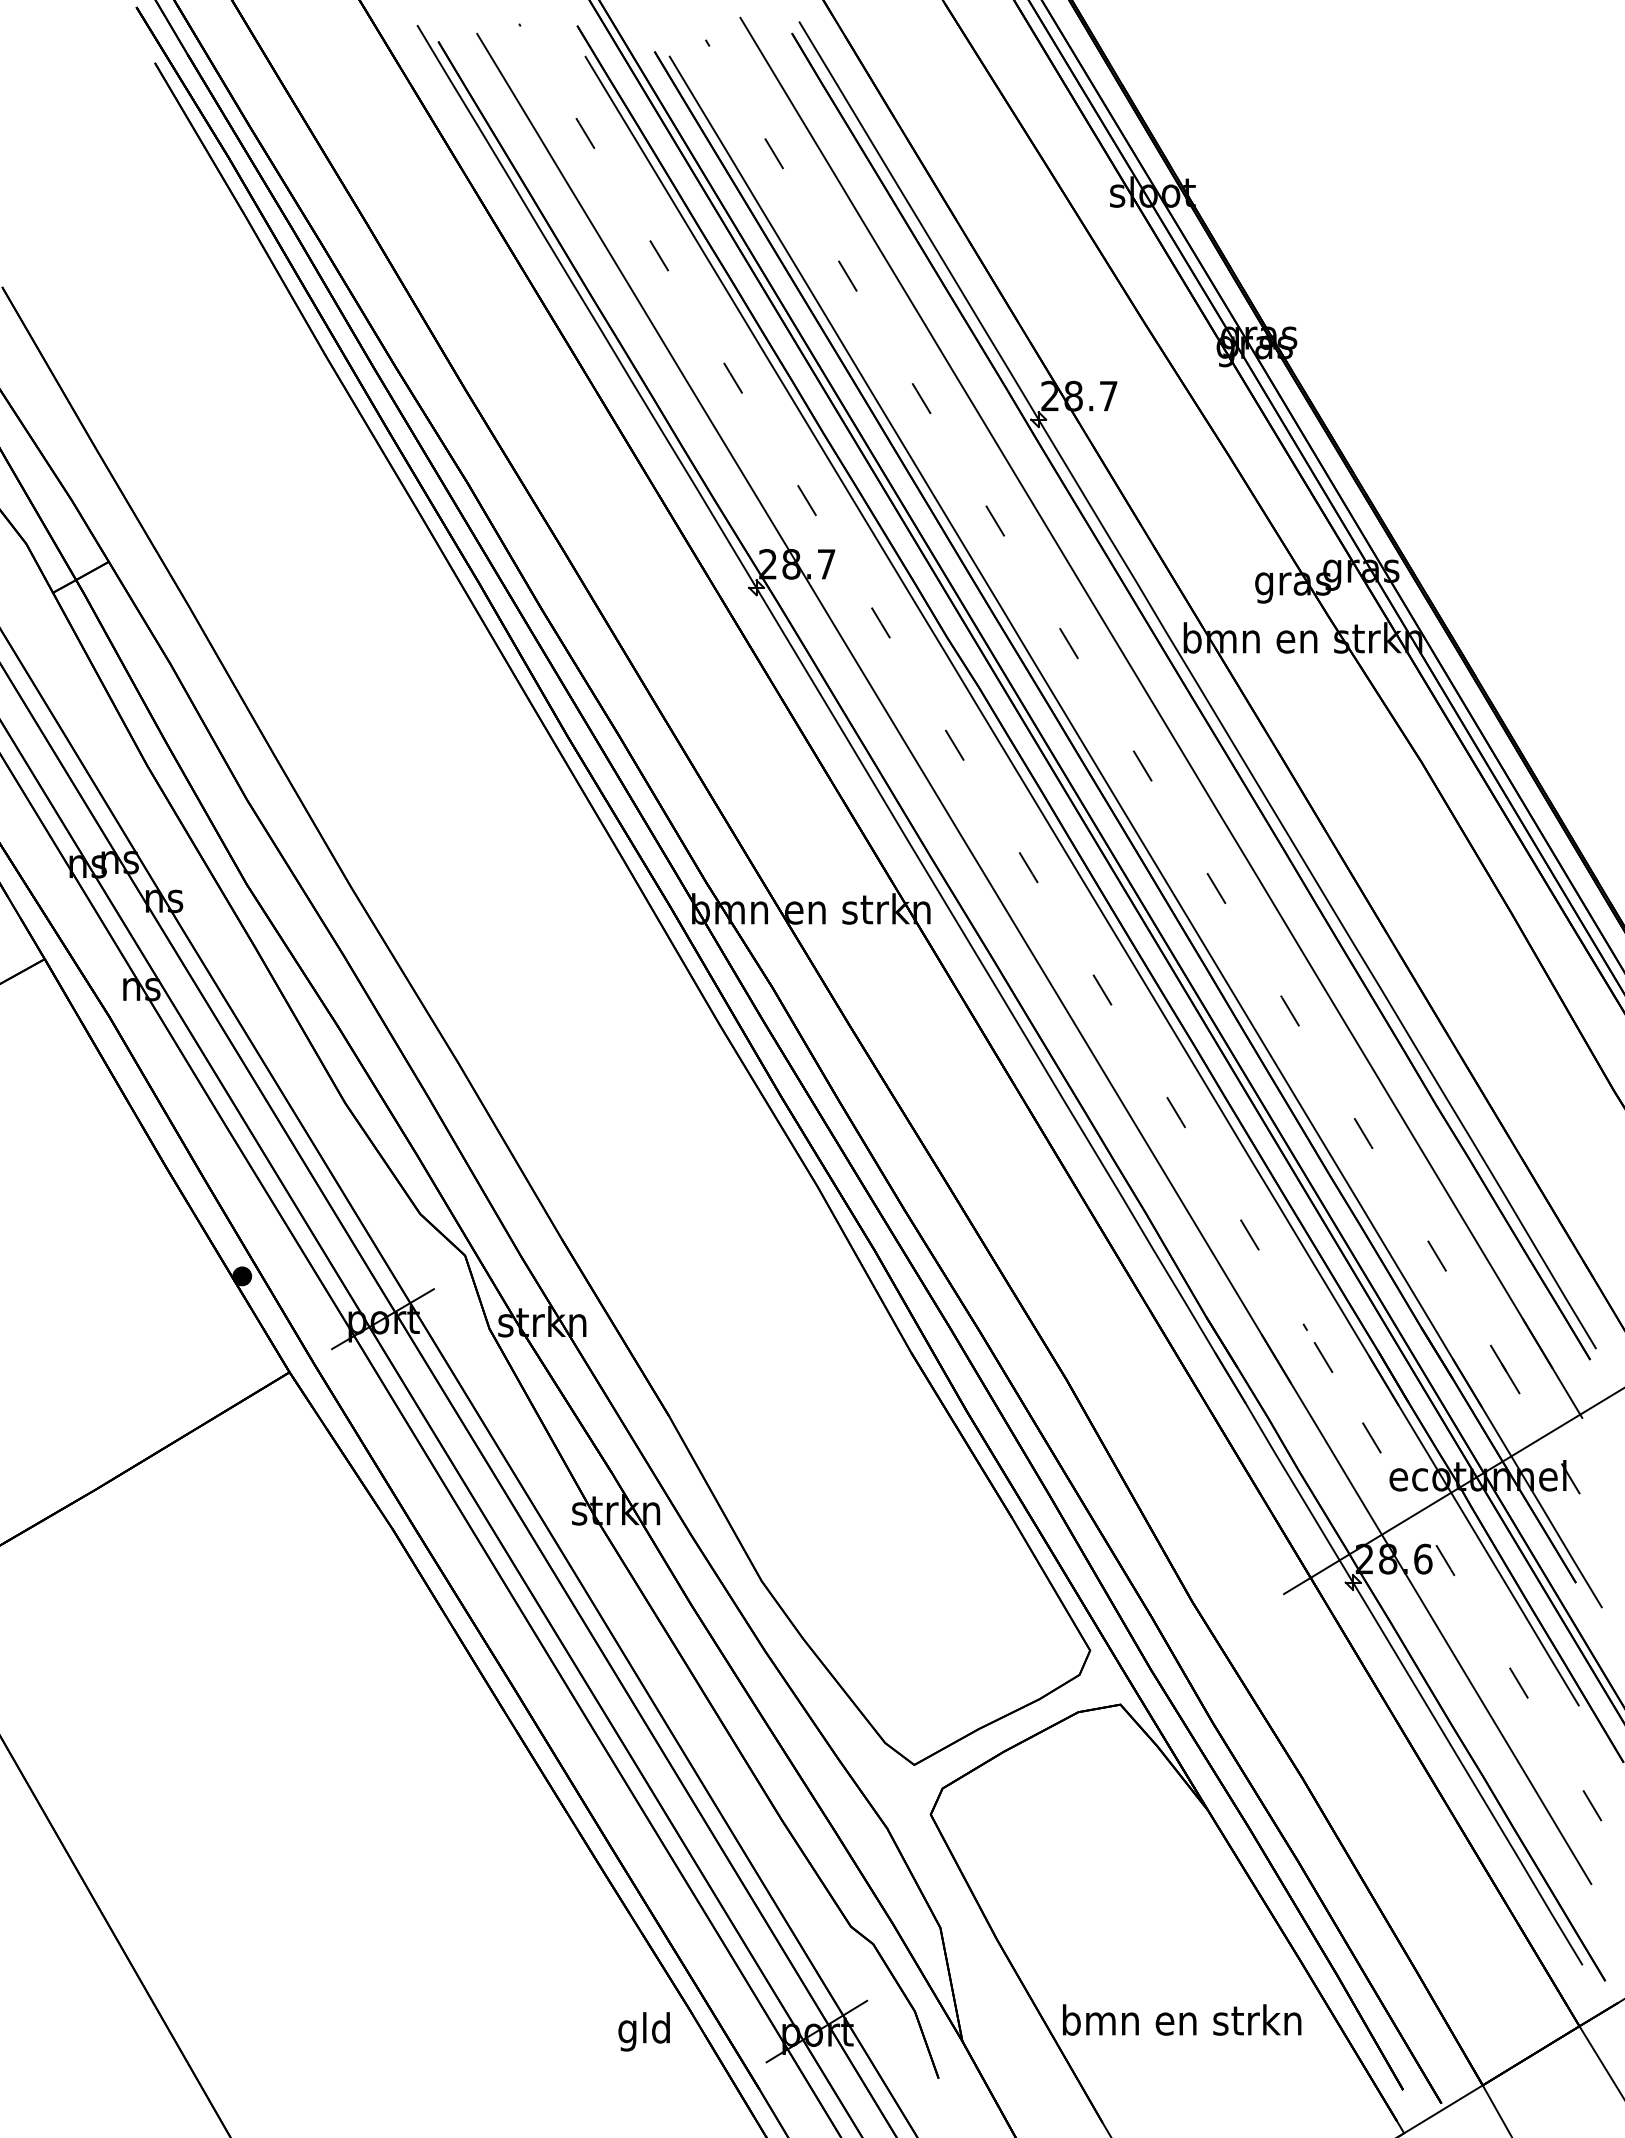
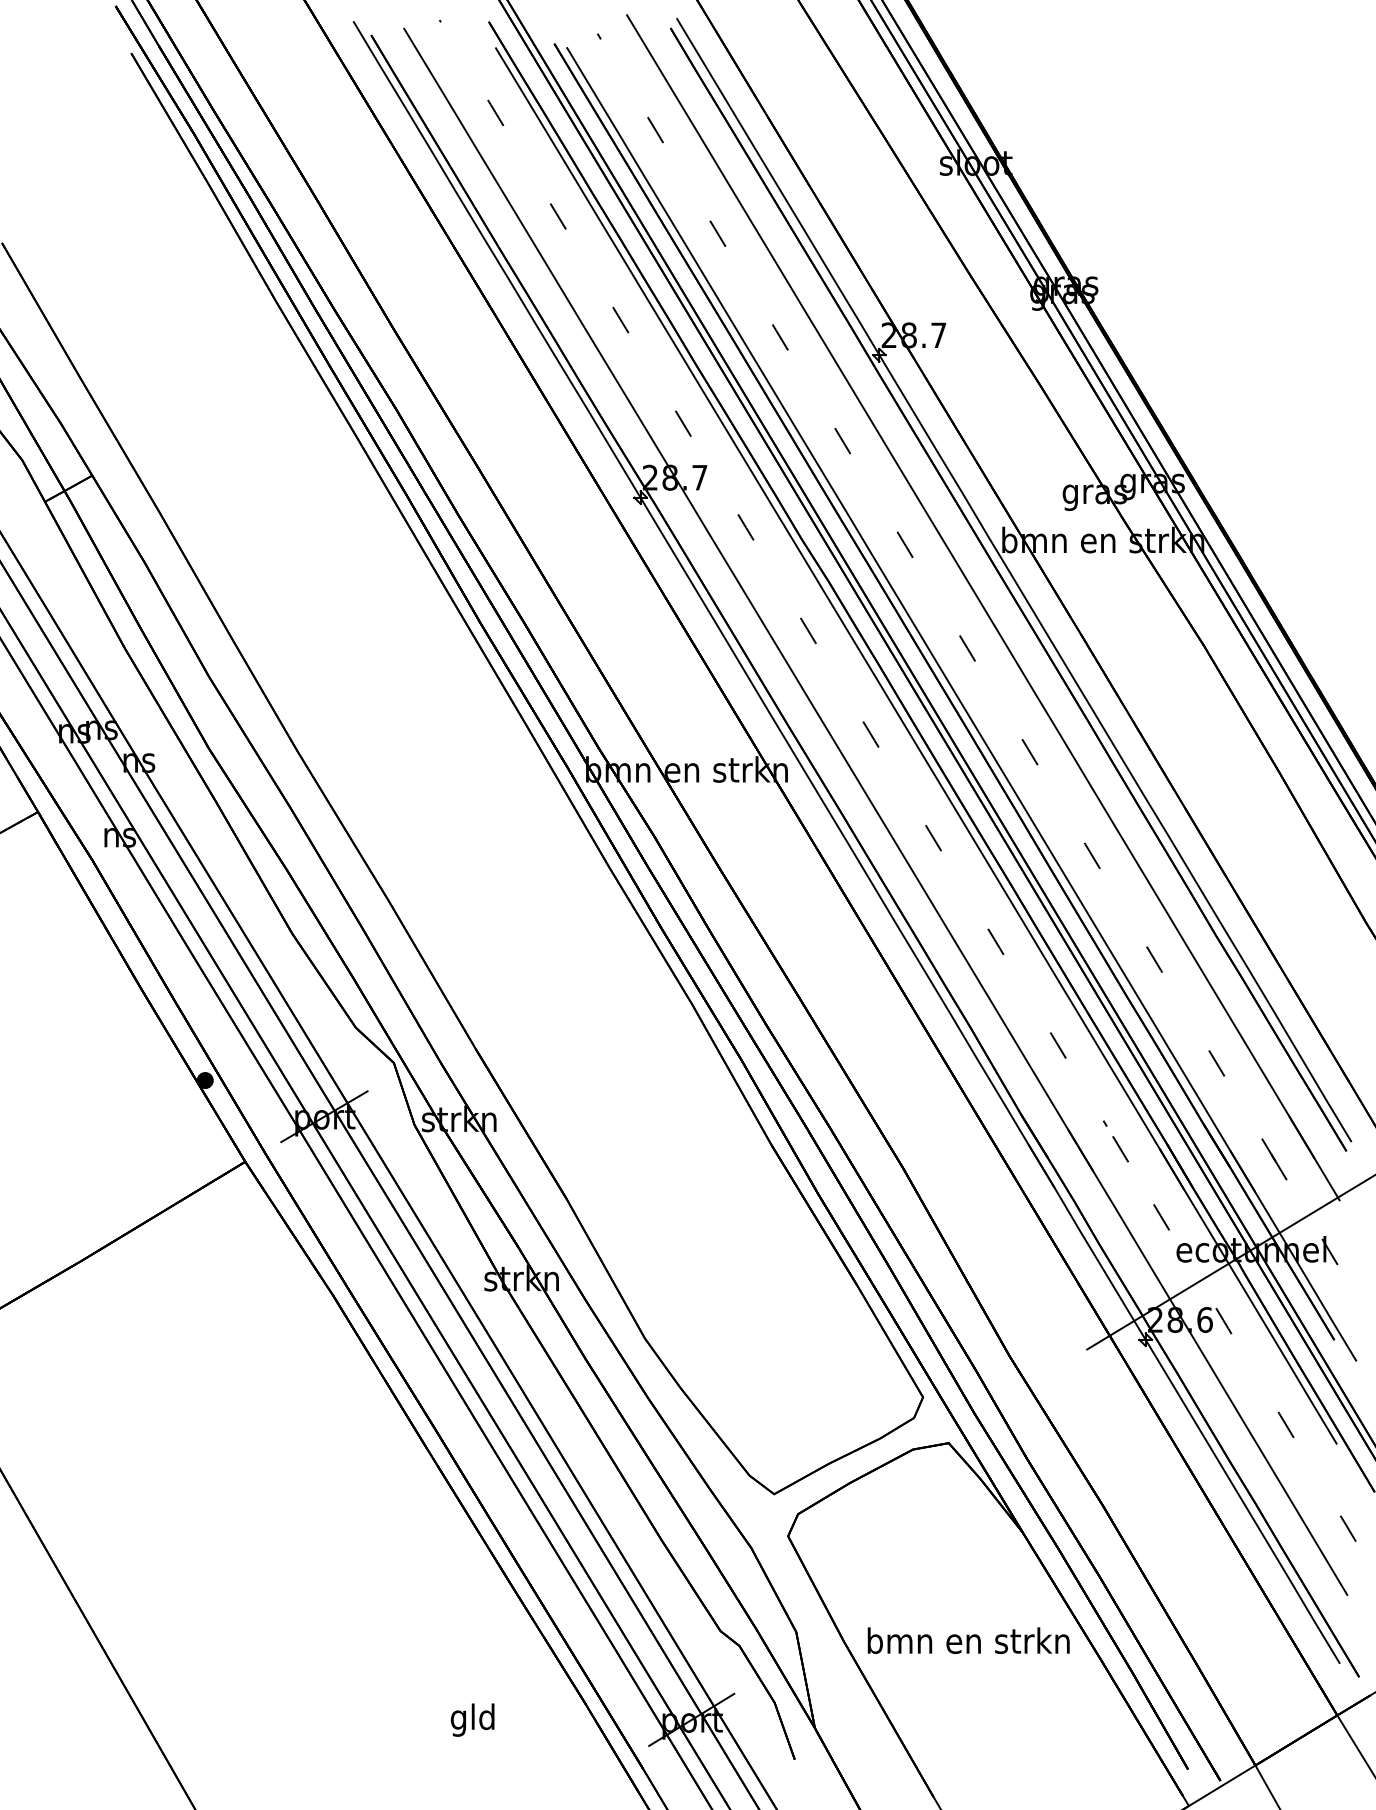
text: (1182, 2019) -> (969, 1640), moved
text: (643, 2031) -> (472, 1719), moved

